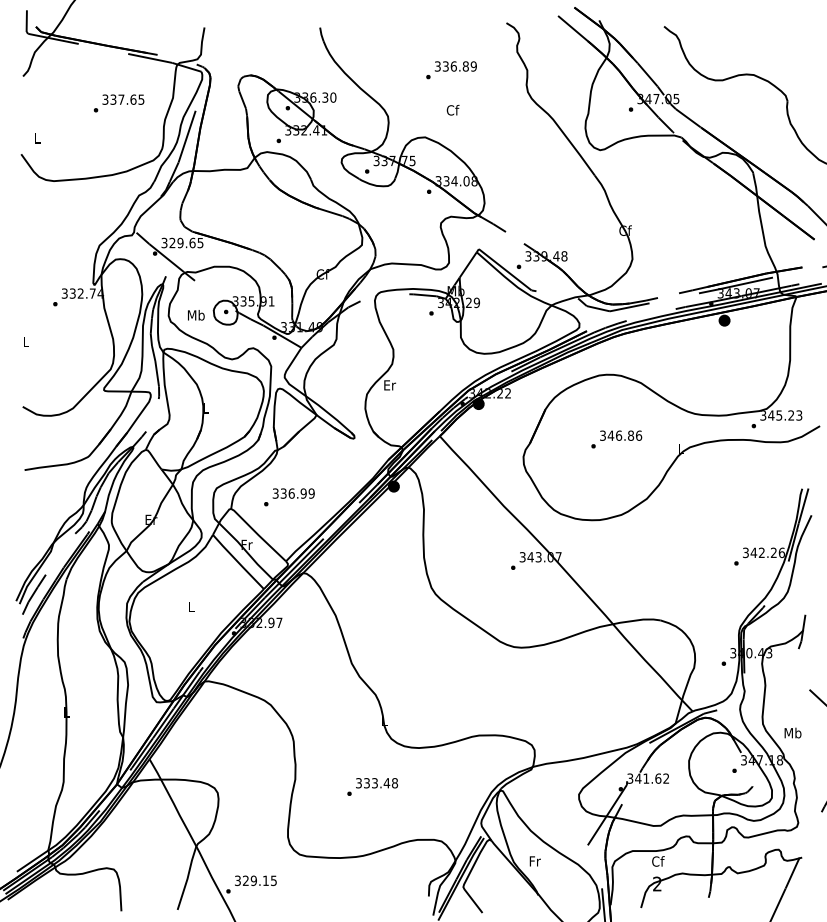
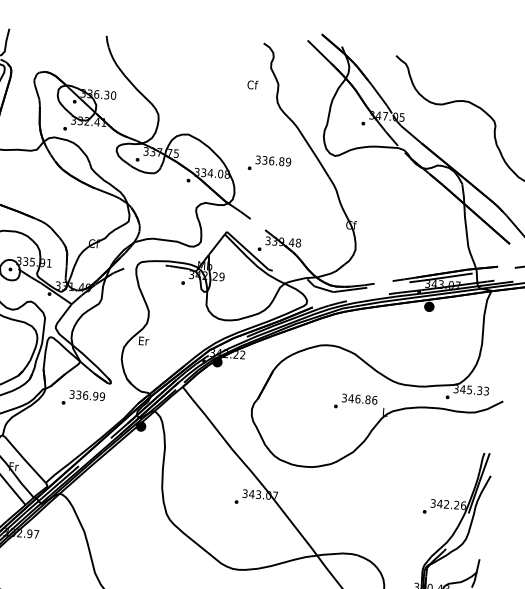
text: (451, 70) -> (269, 164), moved
text: (452, 110) -> (252, 85), moved
text: (791, 415) -> (479, 390), 345.23 -> 345.33
text: (616, 439) -> (355, 402), moved
text: (289, 497) -> (83, 398), moved

